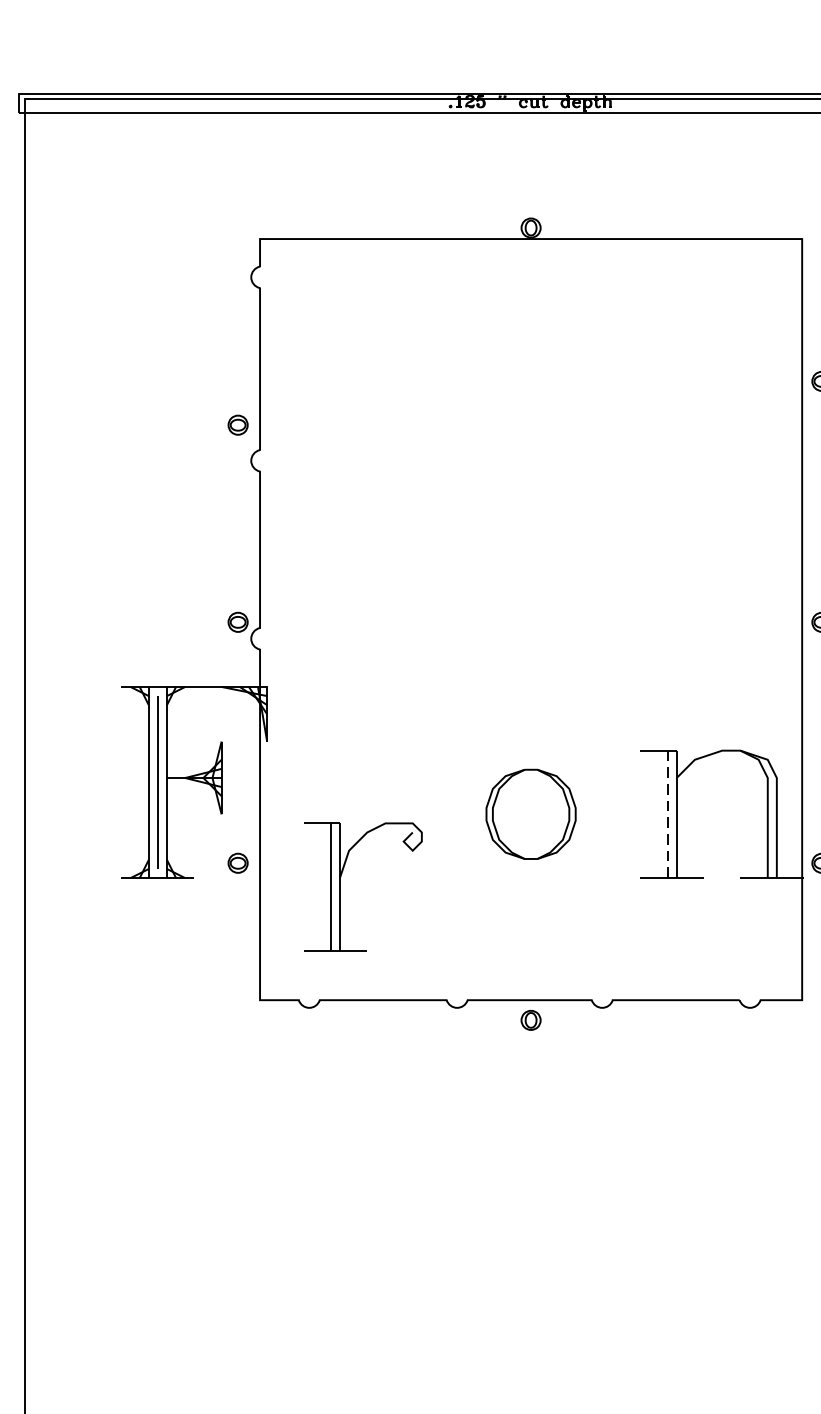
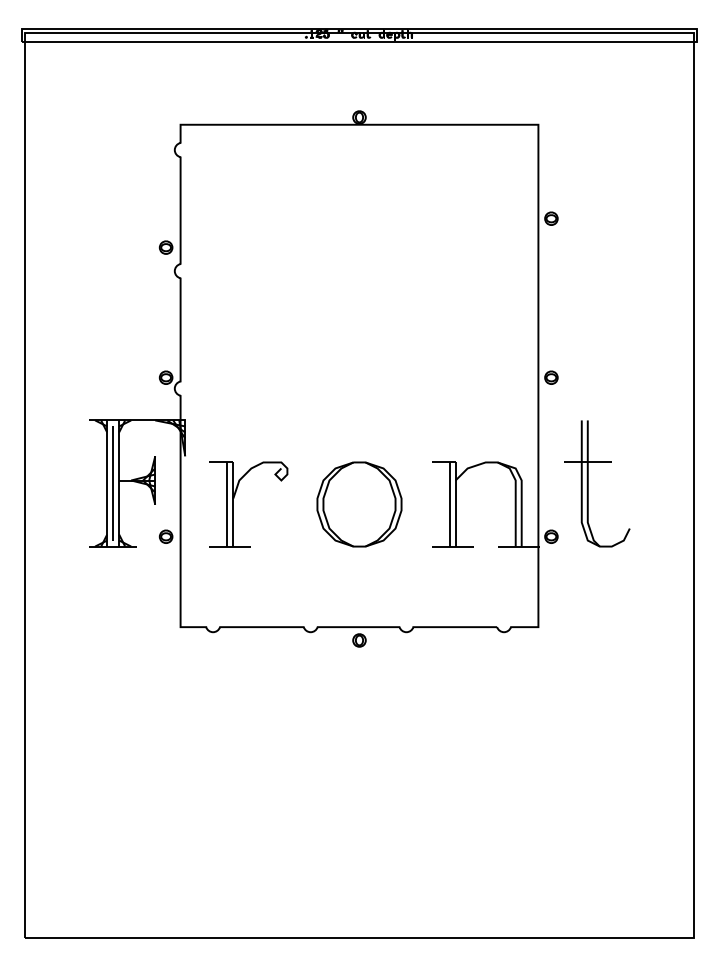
part: (531, 814) -> (359, 504), size x1.43
line: (667, 815) -> (449, 505), dashed -> solid
part: (340, 887) -> (233, 504), moved

